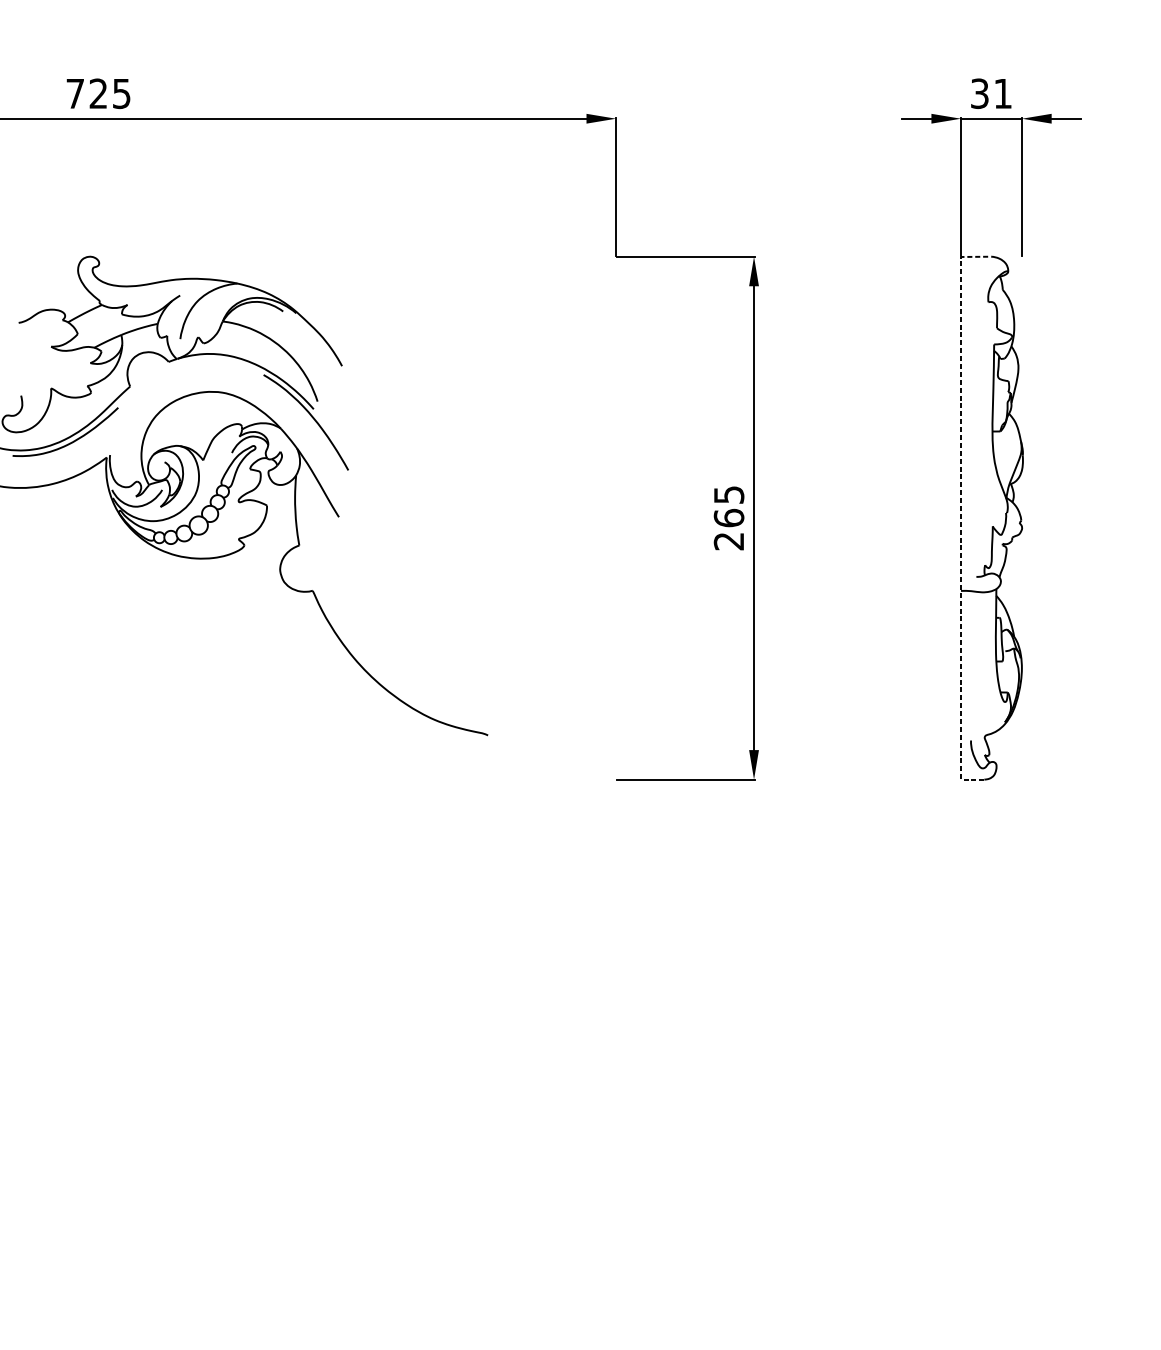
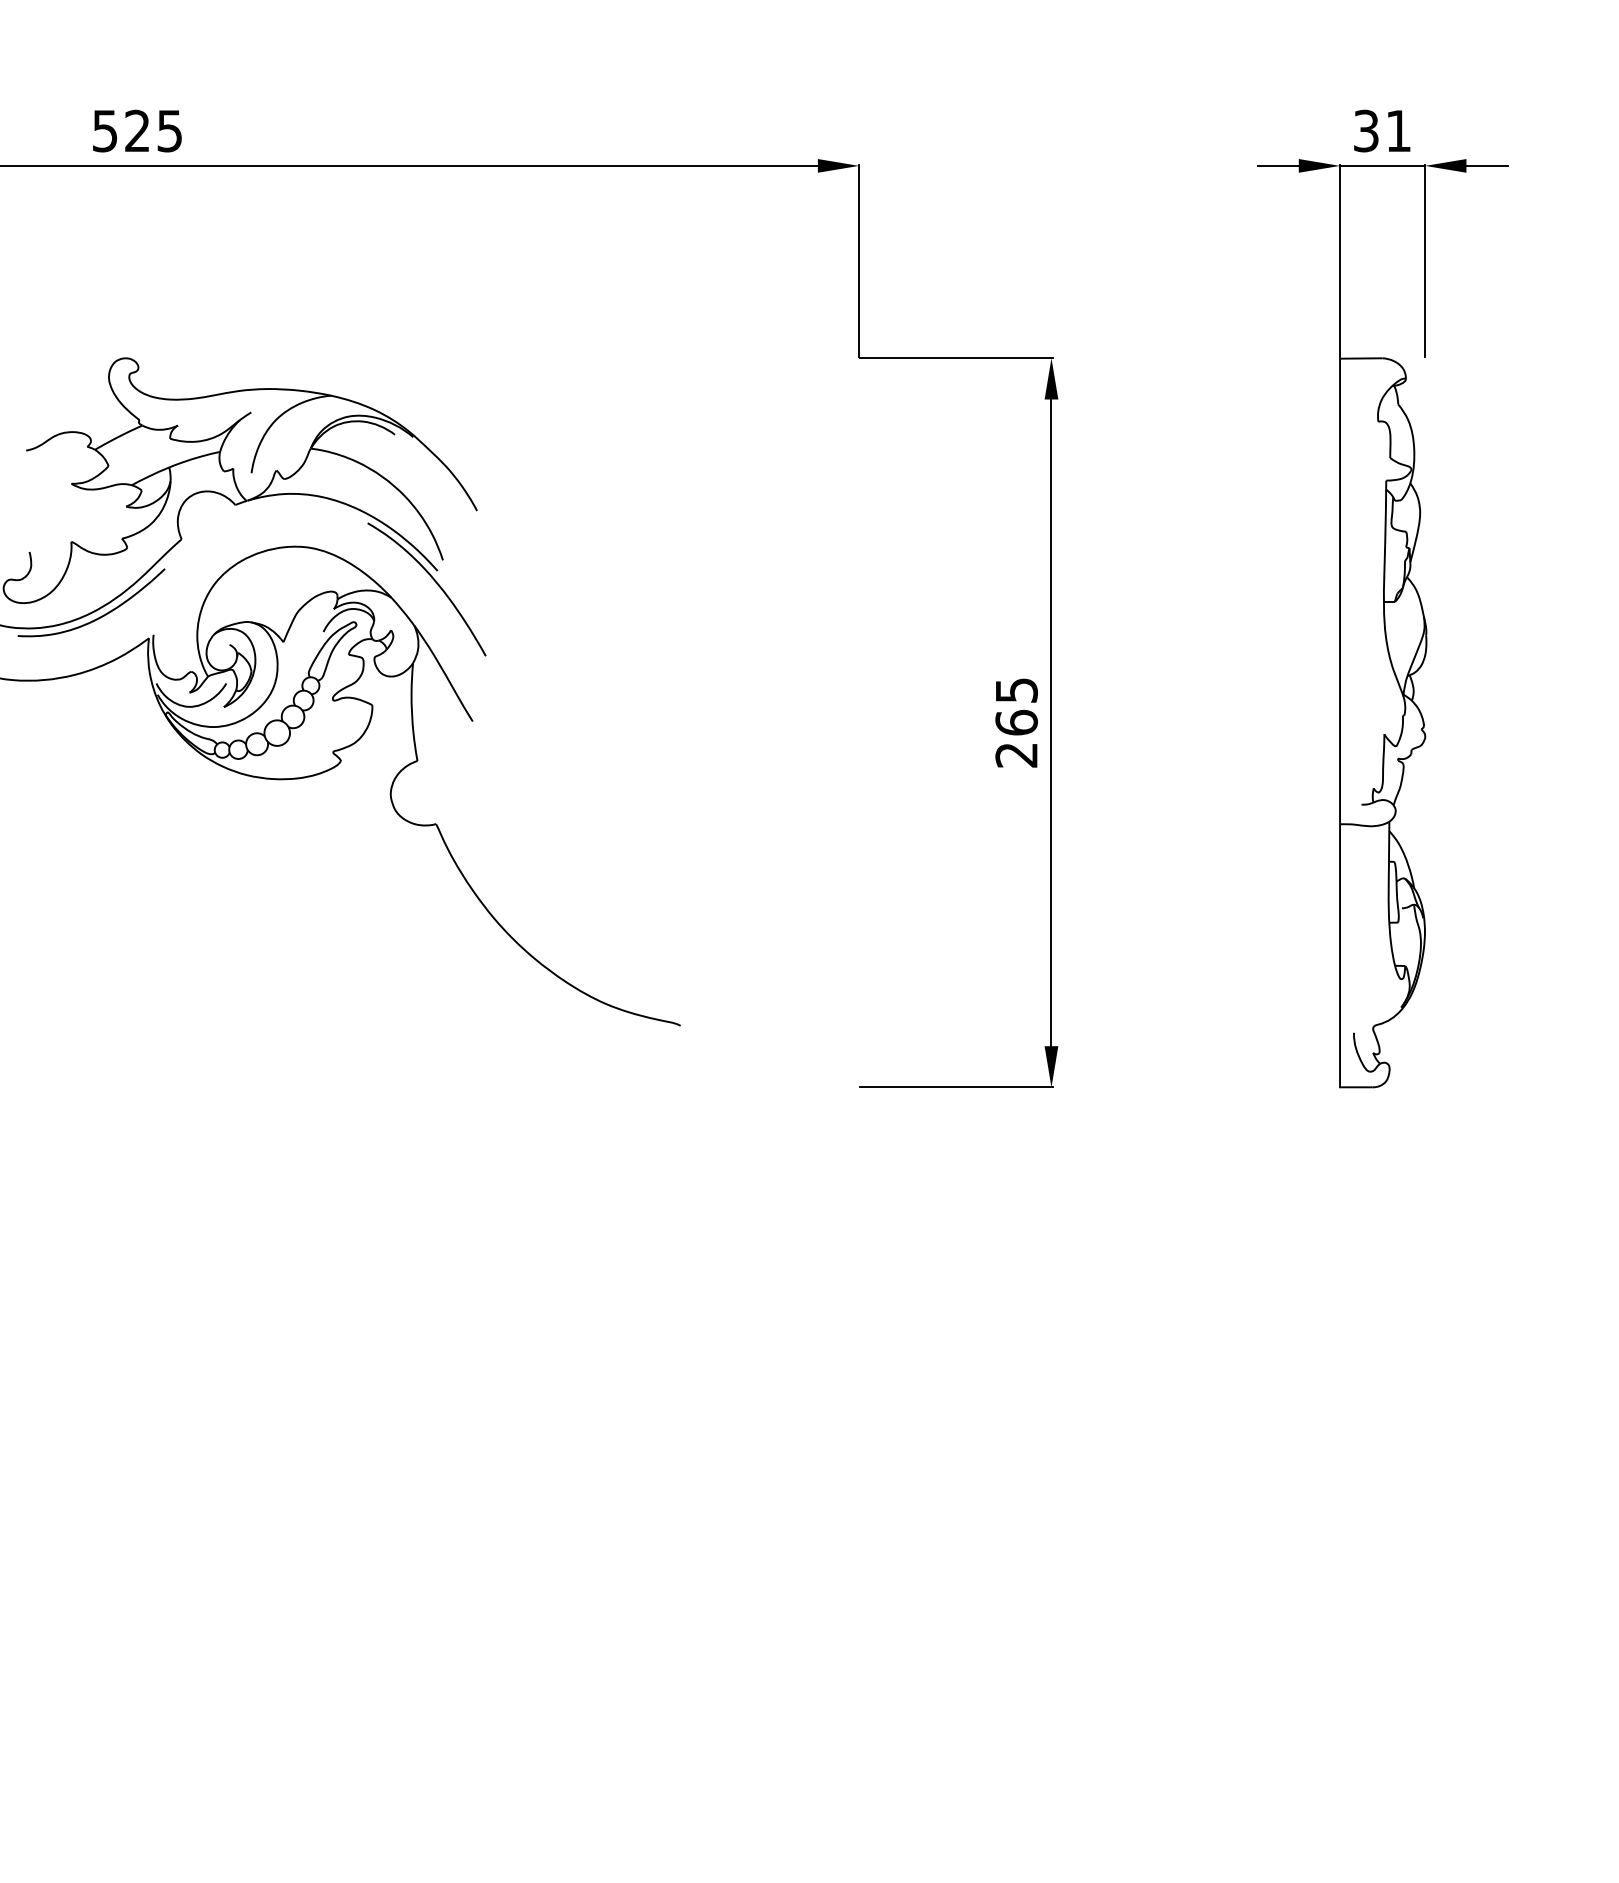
text: (75, 94) -> (105, 131), 725 -> 525
line: (961, 514) -> (1340, 717), dashed -> solid

